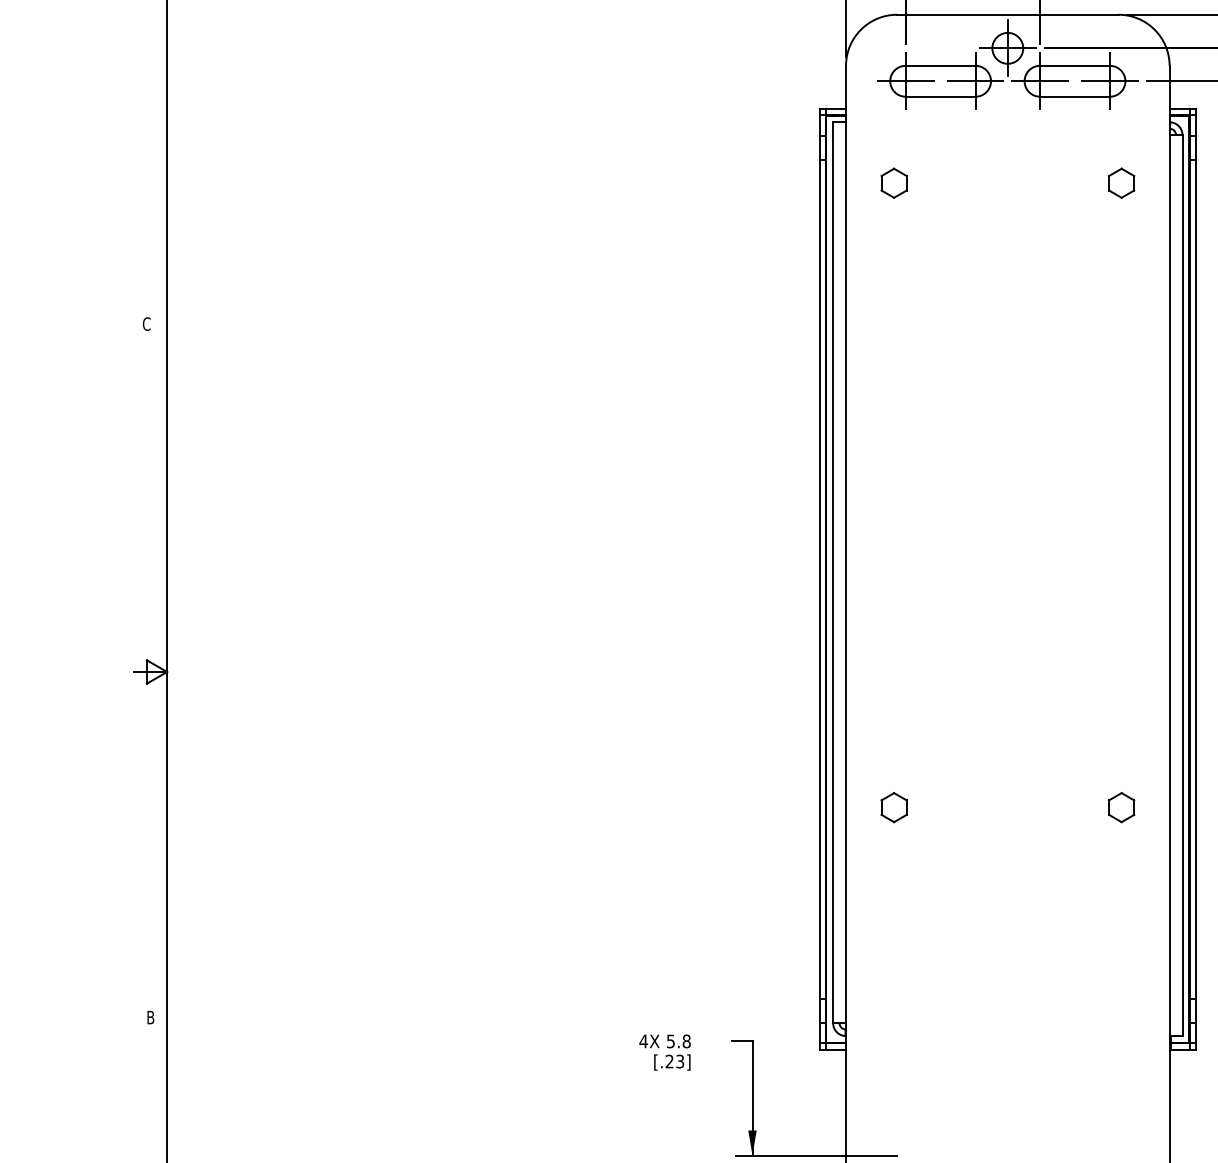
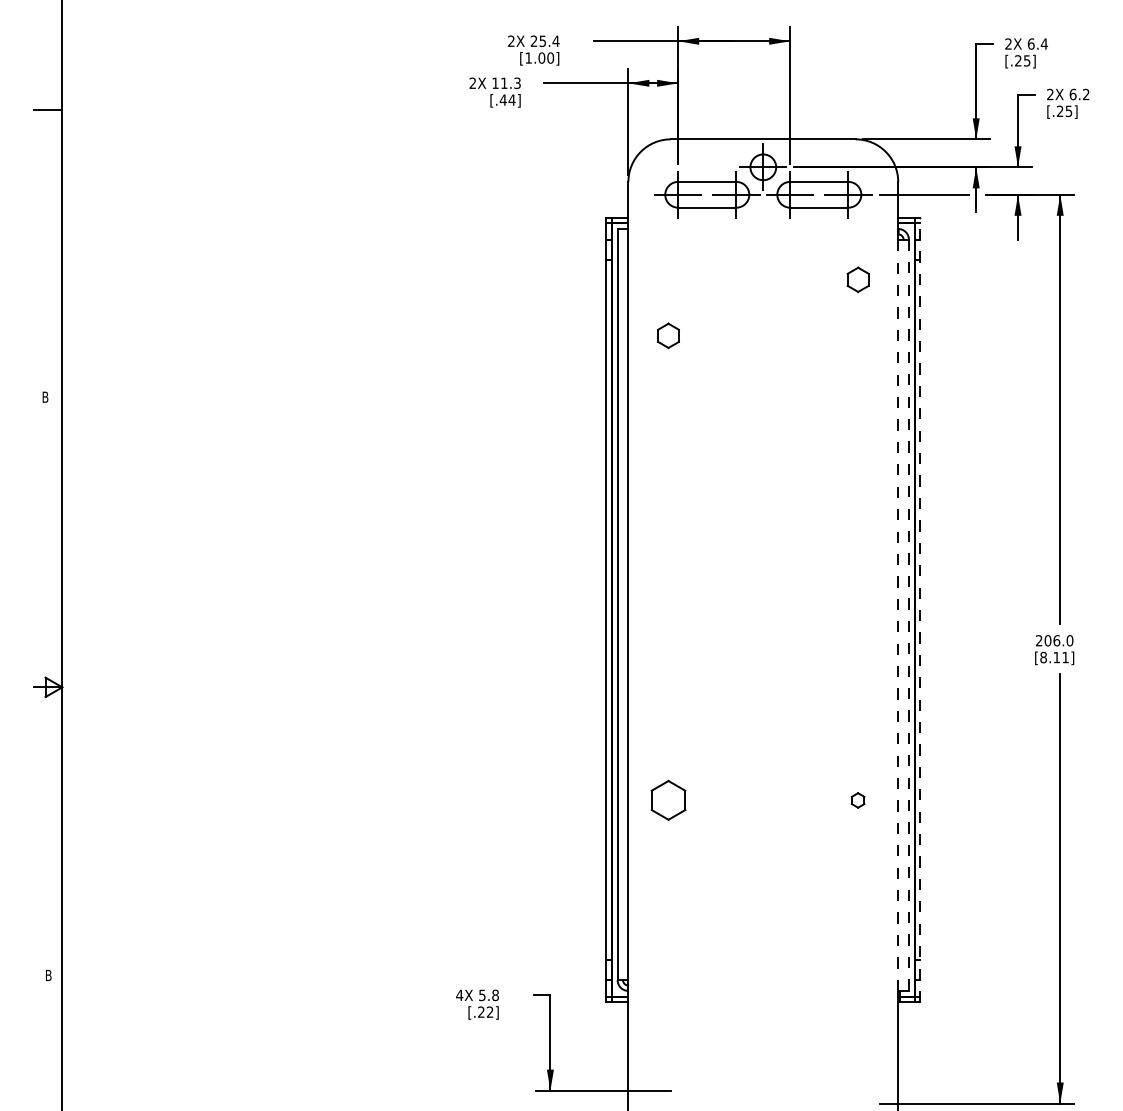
part: (894, 182) -> (668, 335), moved
text: (146, 323) -> (45, 396), C -> B
line: (1196, 578) -> (920, 609), solid -> dashed
line: (1169, 585) -> (898, 615), solid -> dashed
line: (1181, 585) -> (908, 615), solid -> dashed
part: (894, 807) -> (668, 800), size x1.6
part: (1120, 807) -> (857, 800), size x0.6
text: (680, 1061) -> (490, 1012), [.23] -> [.22]

